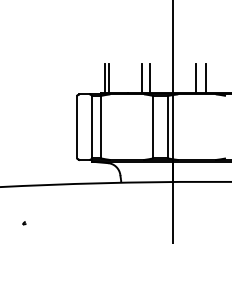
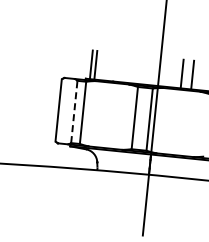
line: (141, 78) -> (128, 68), removed
line: (150, 78) -> (137, 69), removed
line: (92, 126) -> (74, 111), solid -> dashed

